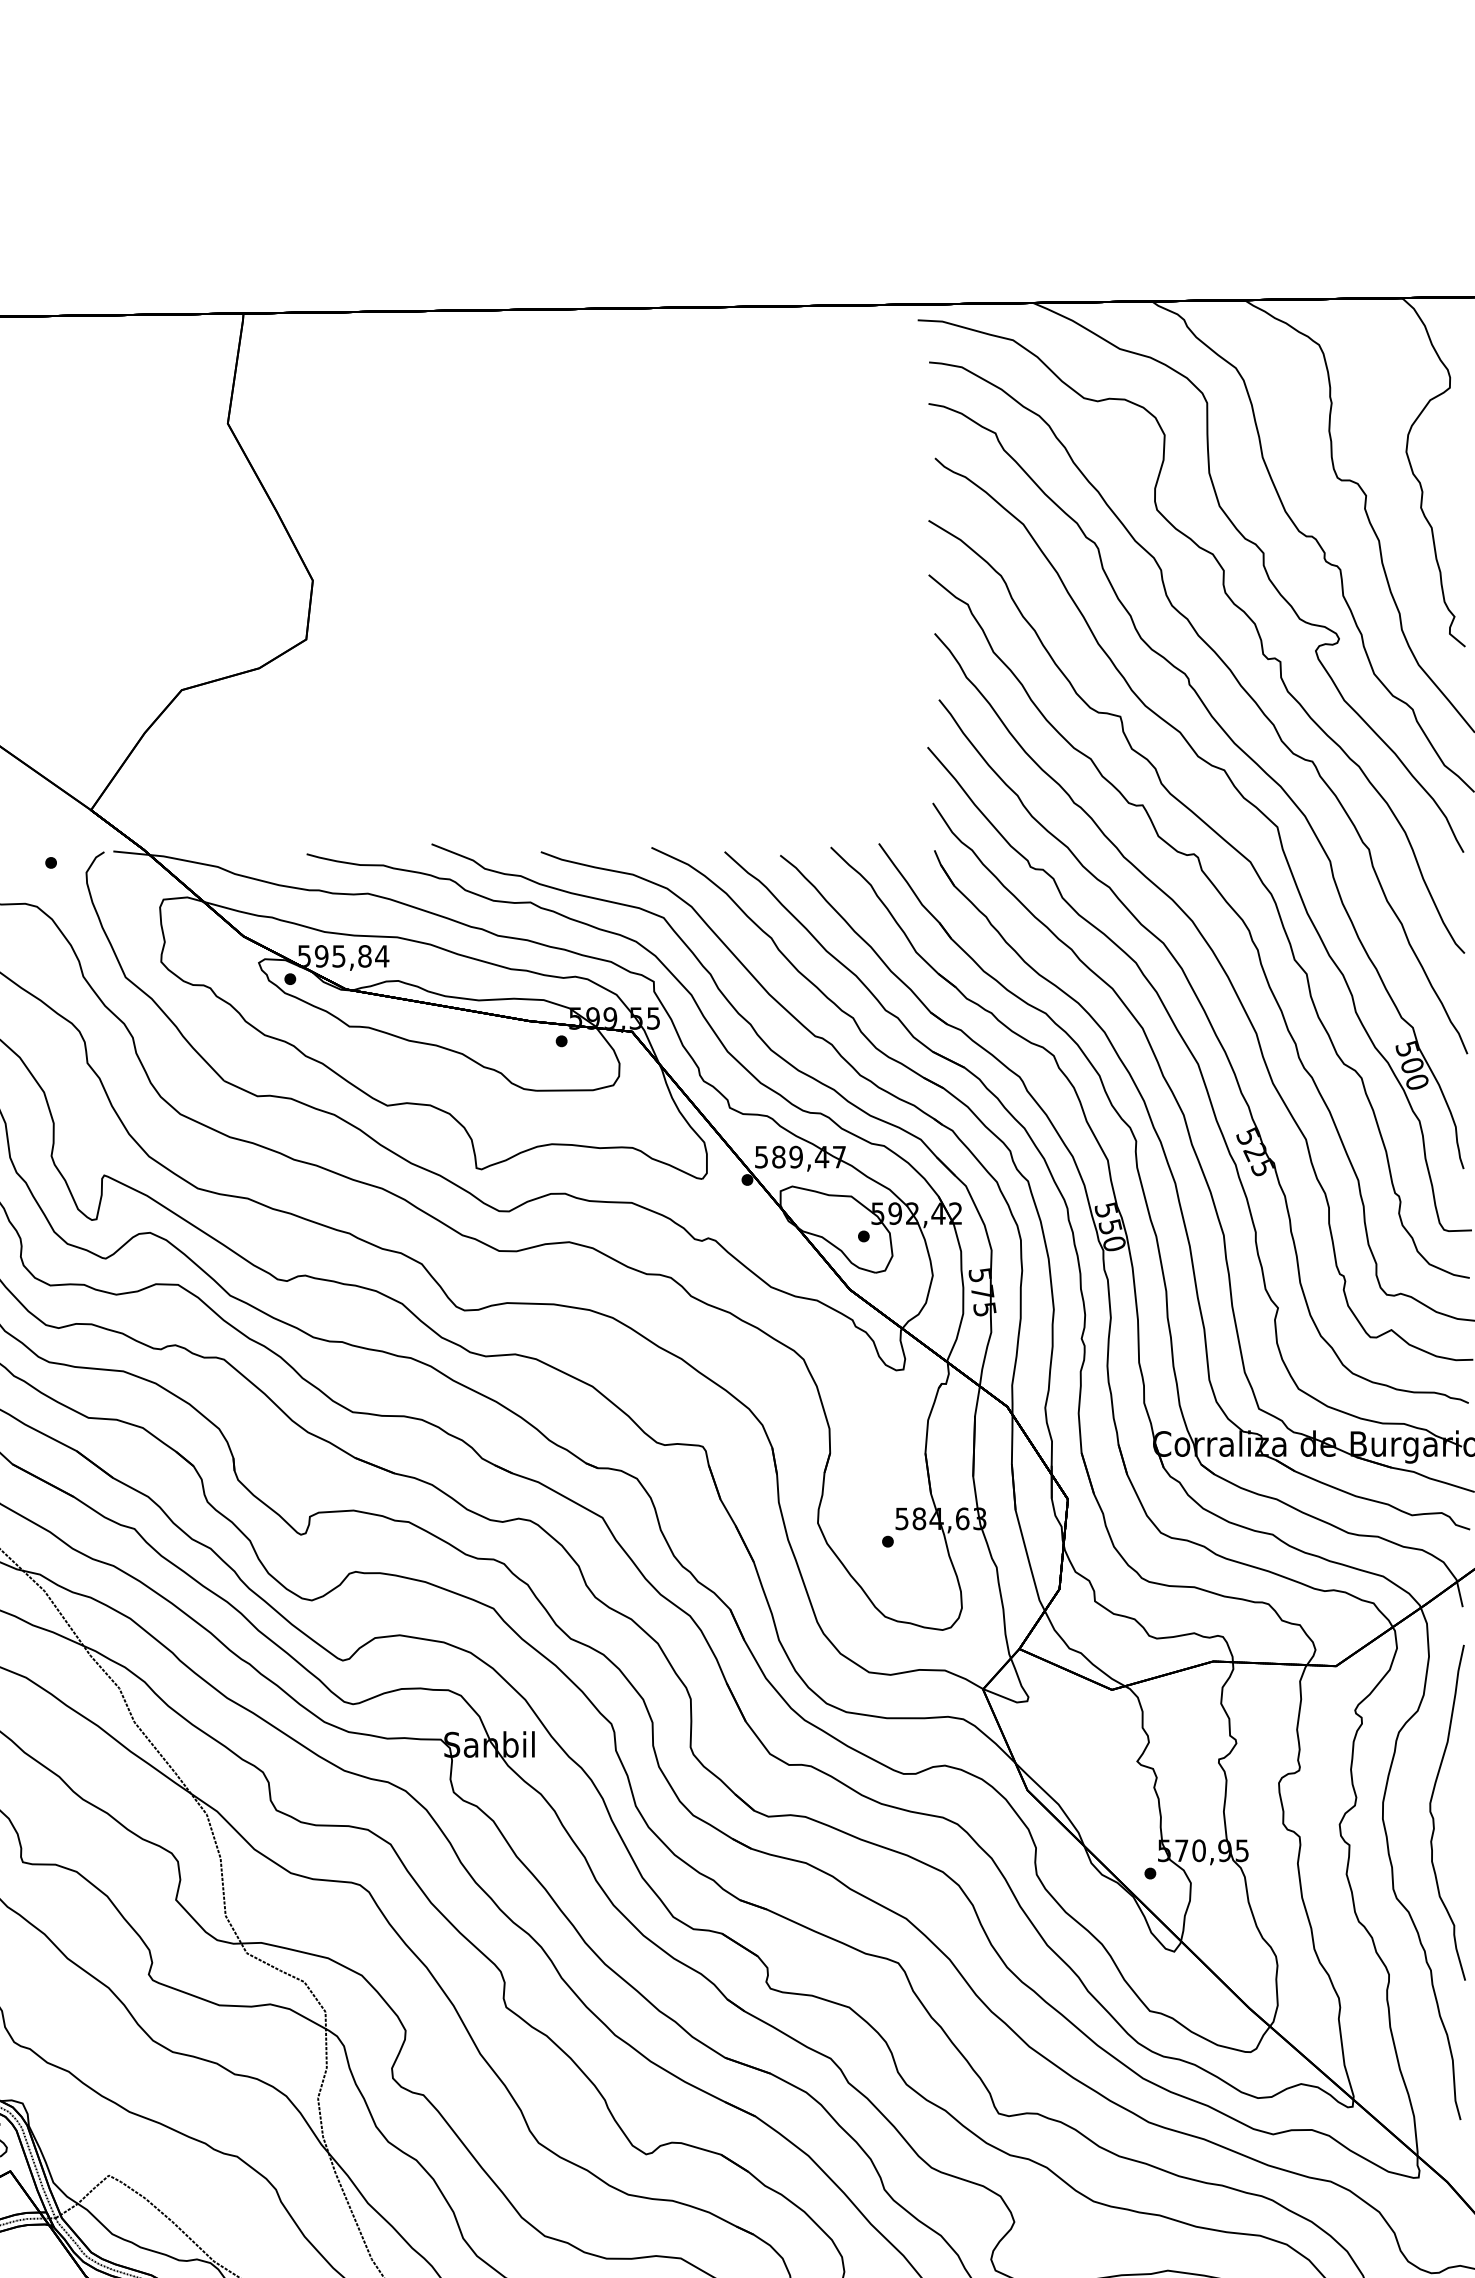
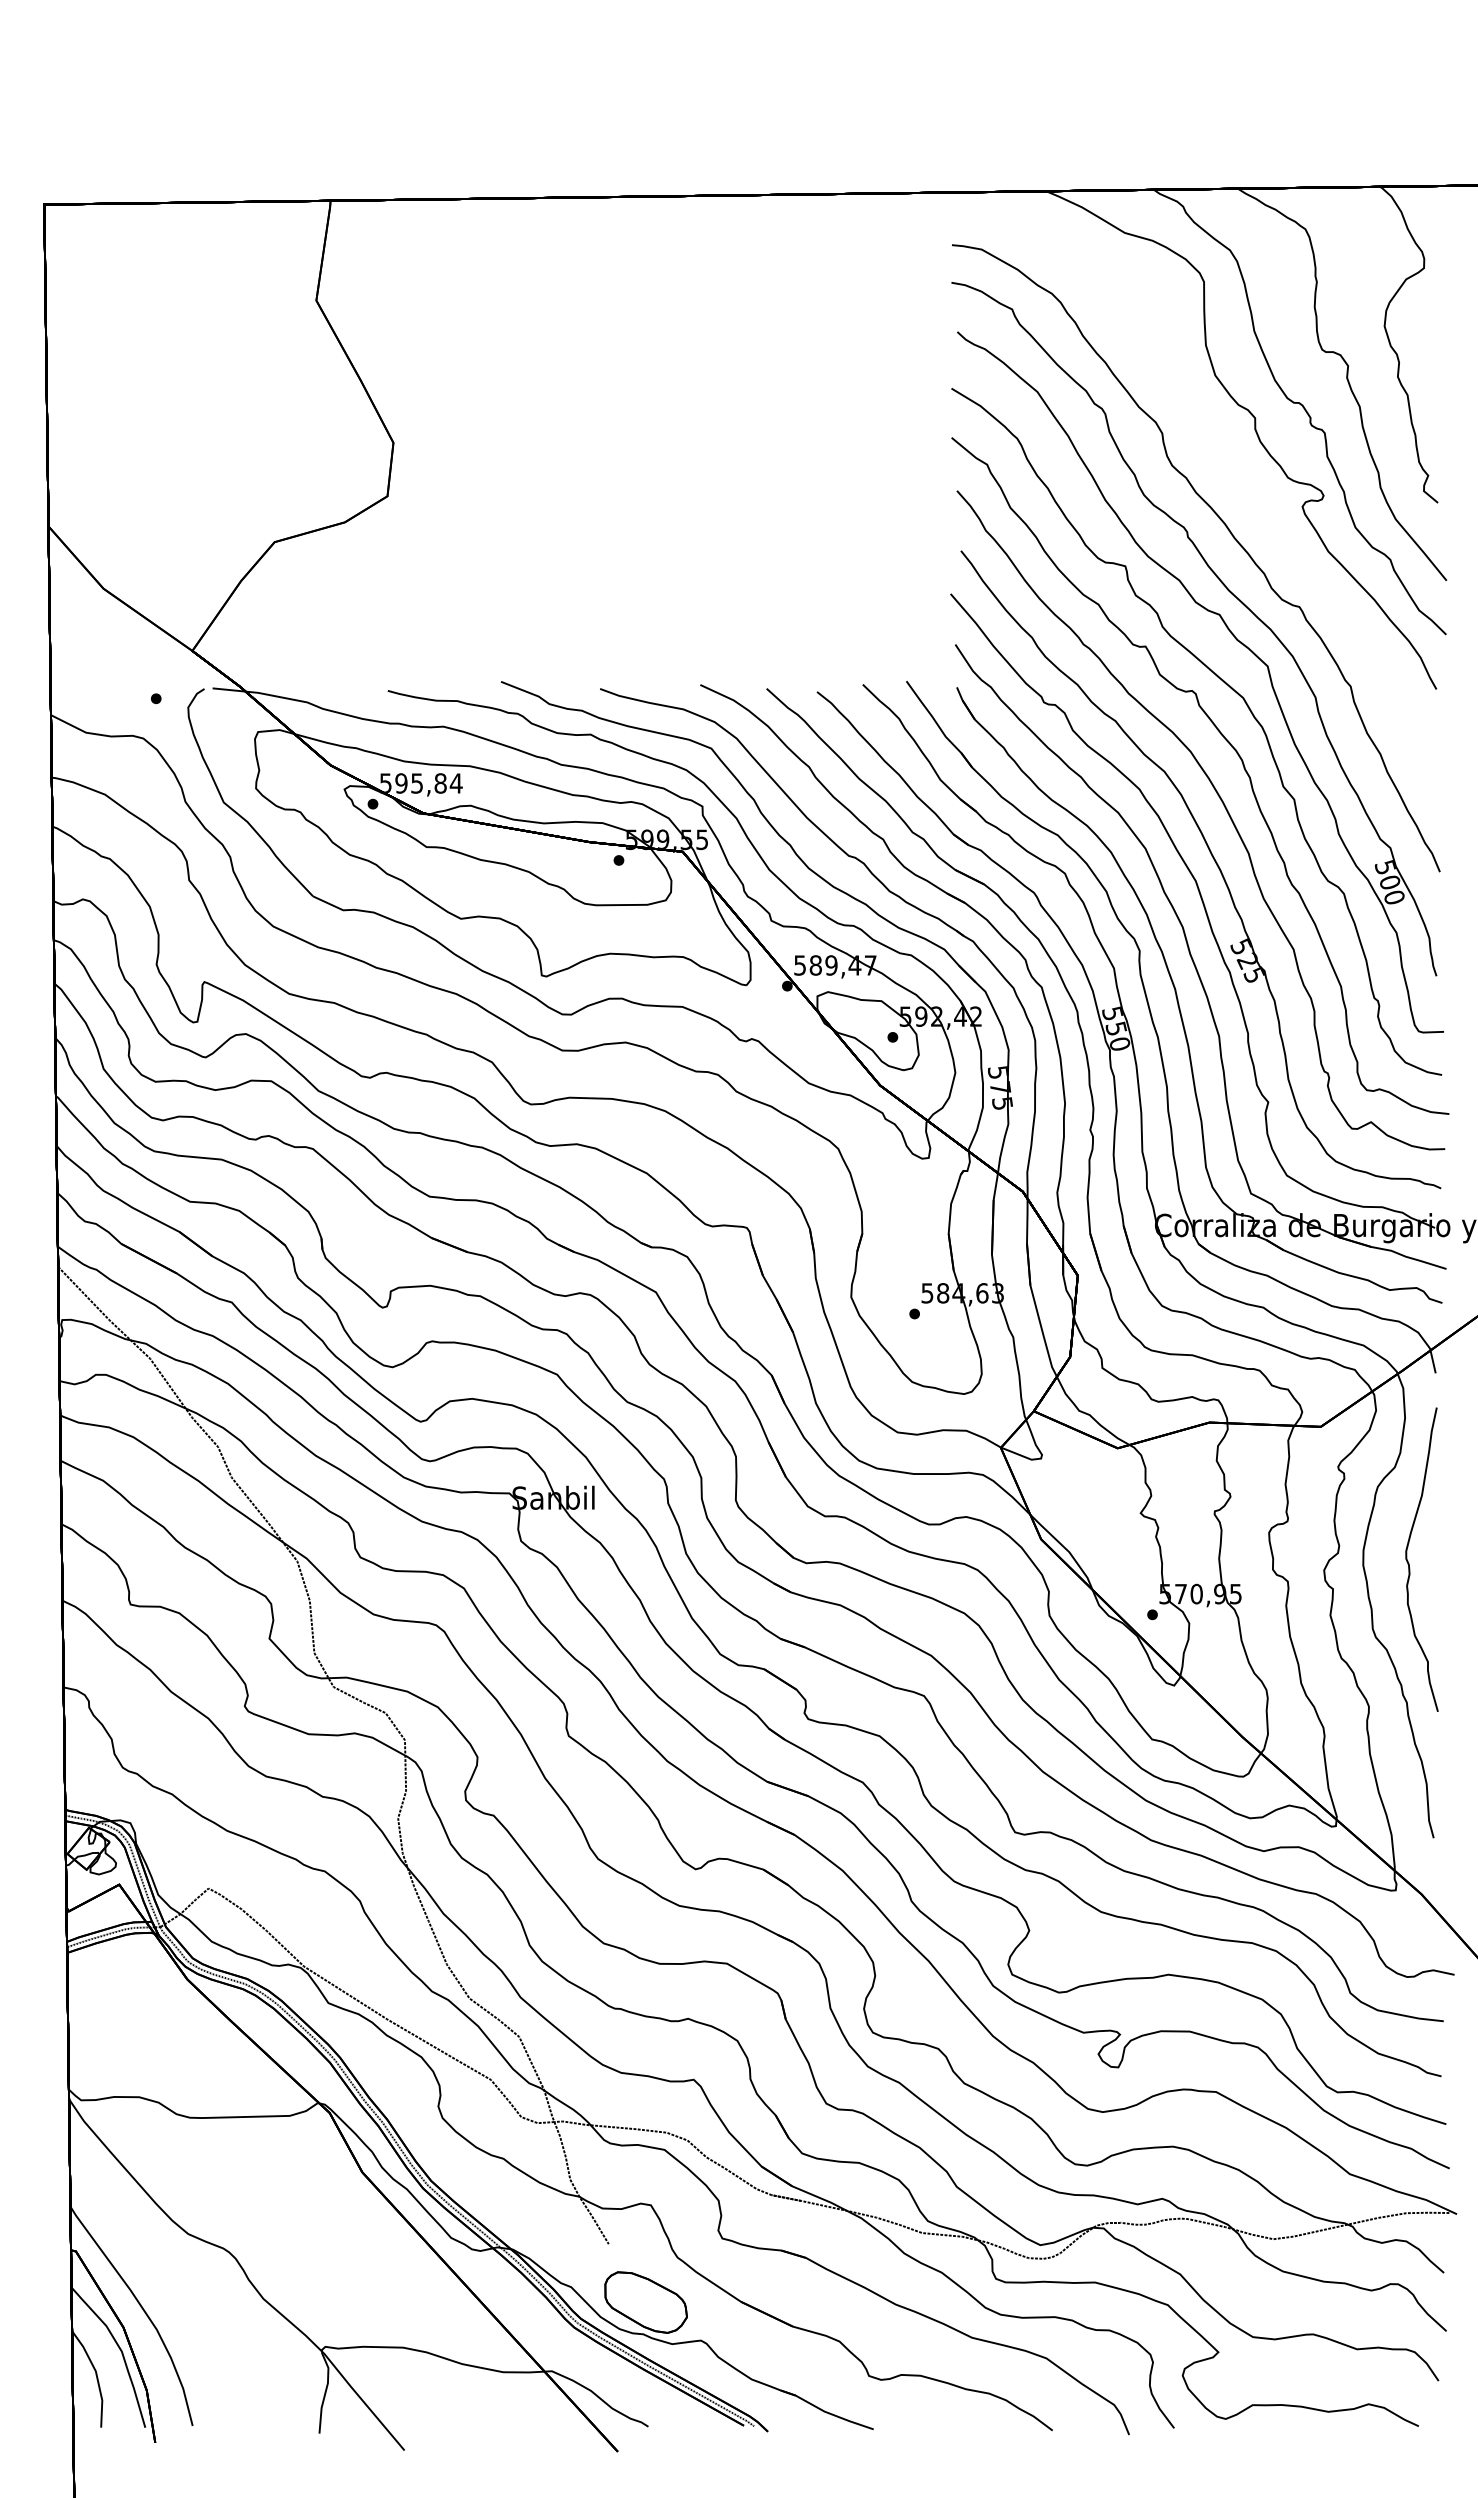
curve: (1231, 603) -> (1226, 463), removed

